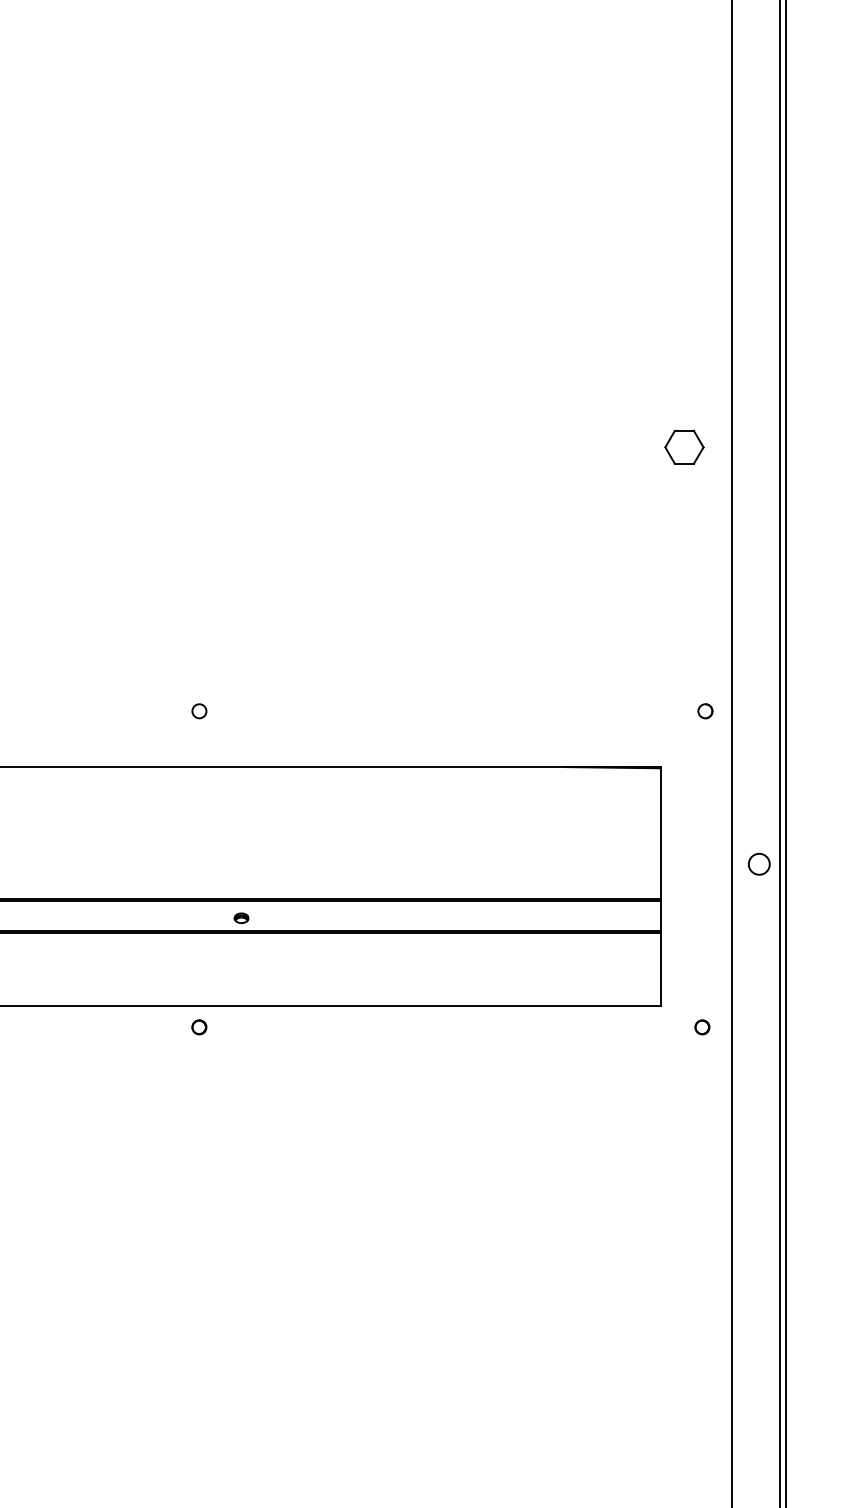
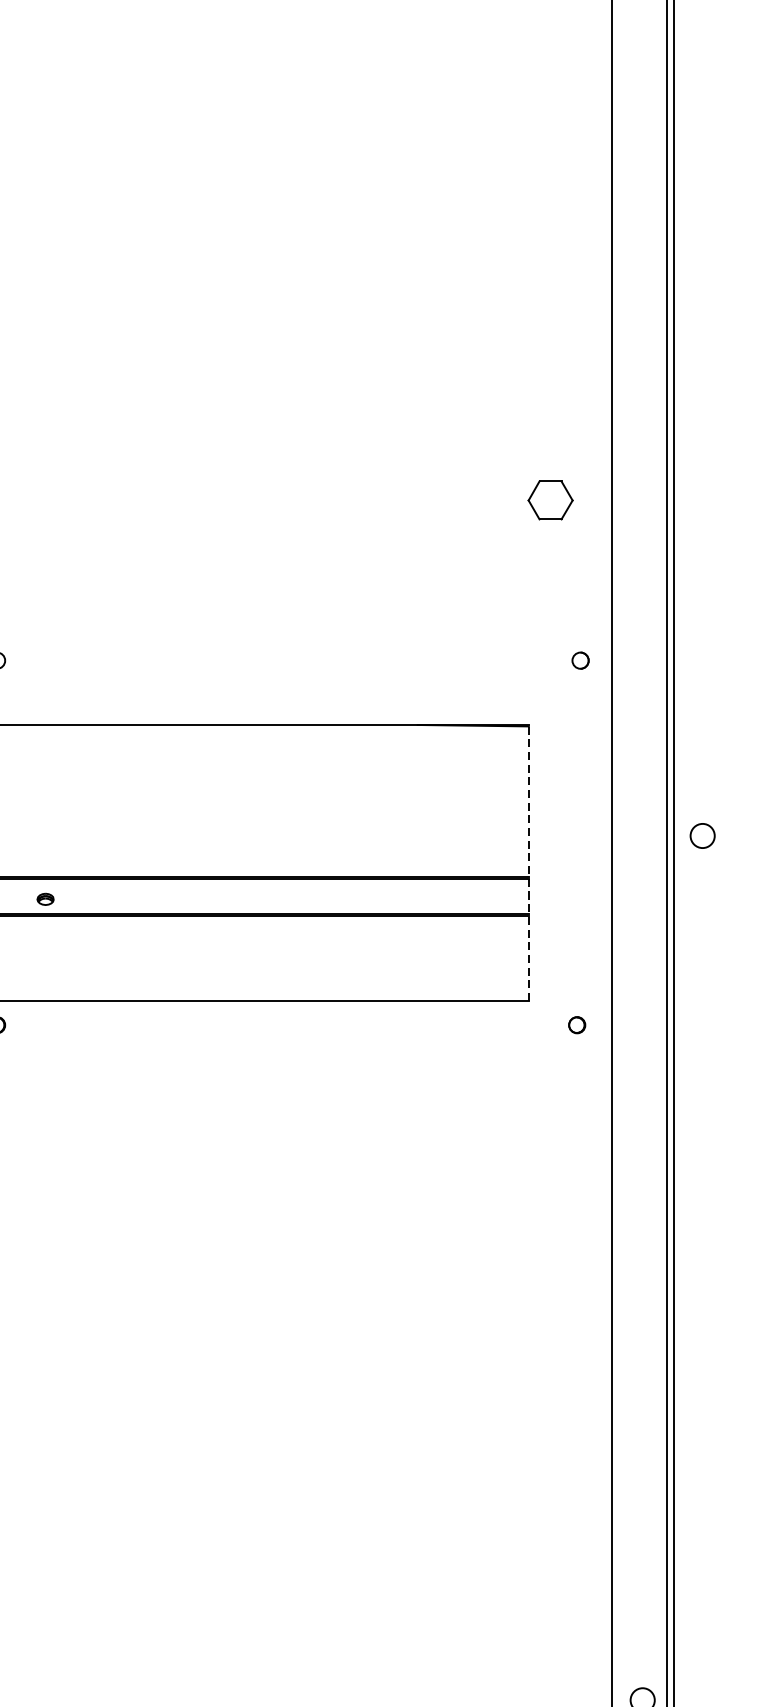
part: (684, 446) -> (550, 499), moved
circle: (759, 864) -> (702, 836), moved
line: (660, 886) -> (528, 862), solid -> dashed

